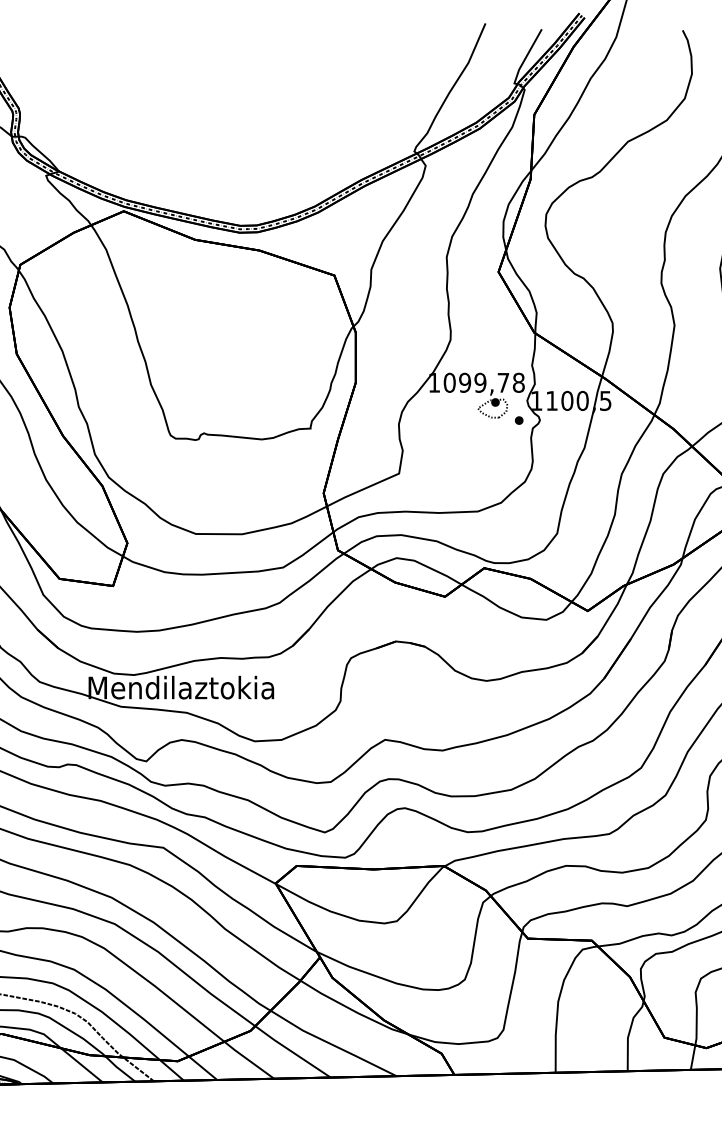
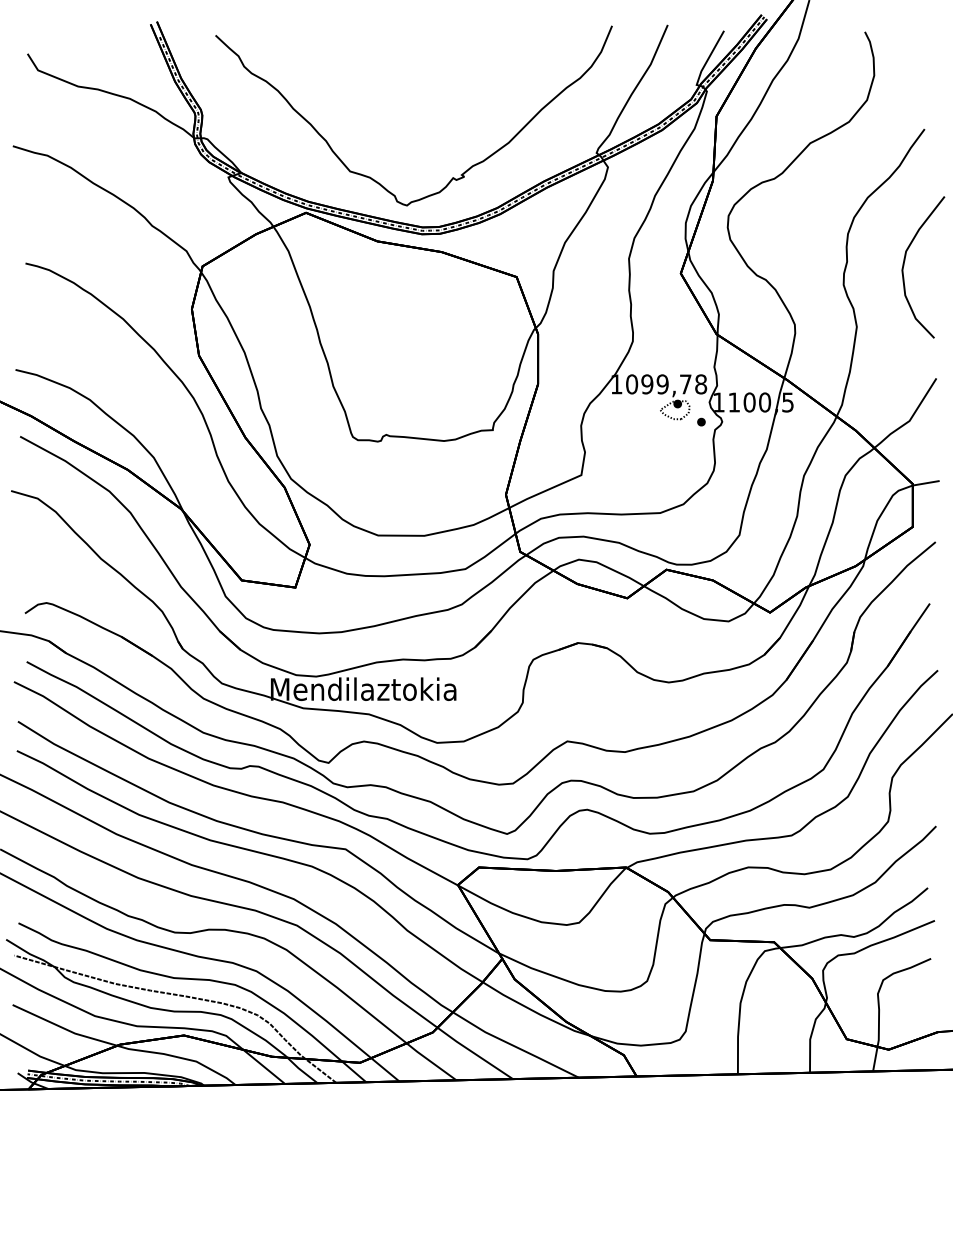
curve: (270, 175) -> (452, 177), added

